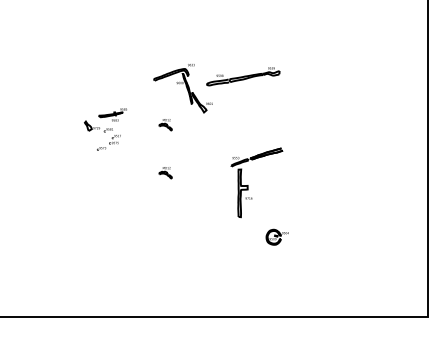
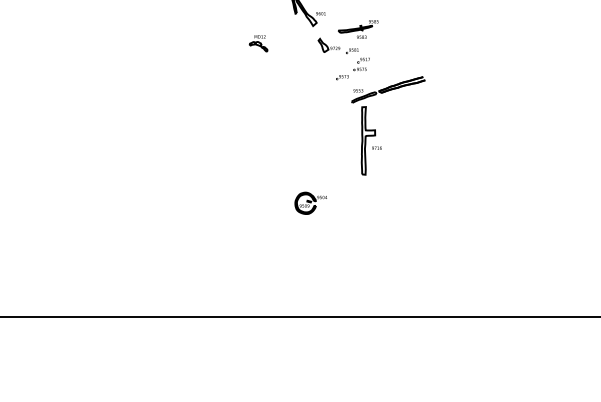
part: (105, 129) -> (347, 50), moved
part: (165, 173) -> (258, 112), removed
part: (276, 236) -> (309, 202), moved

